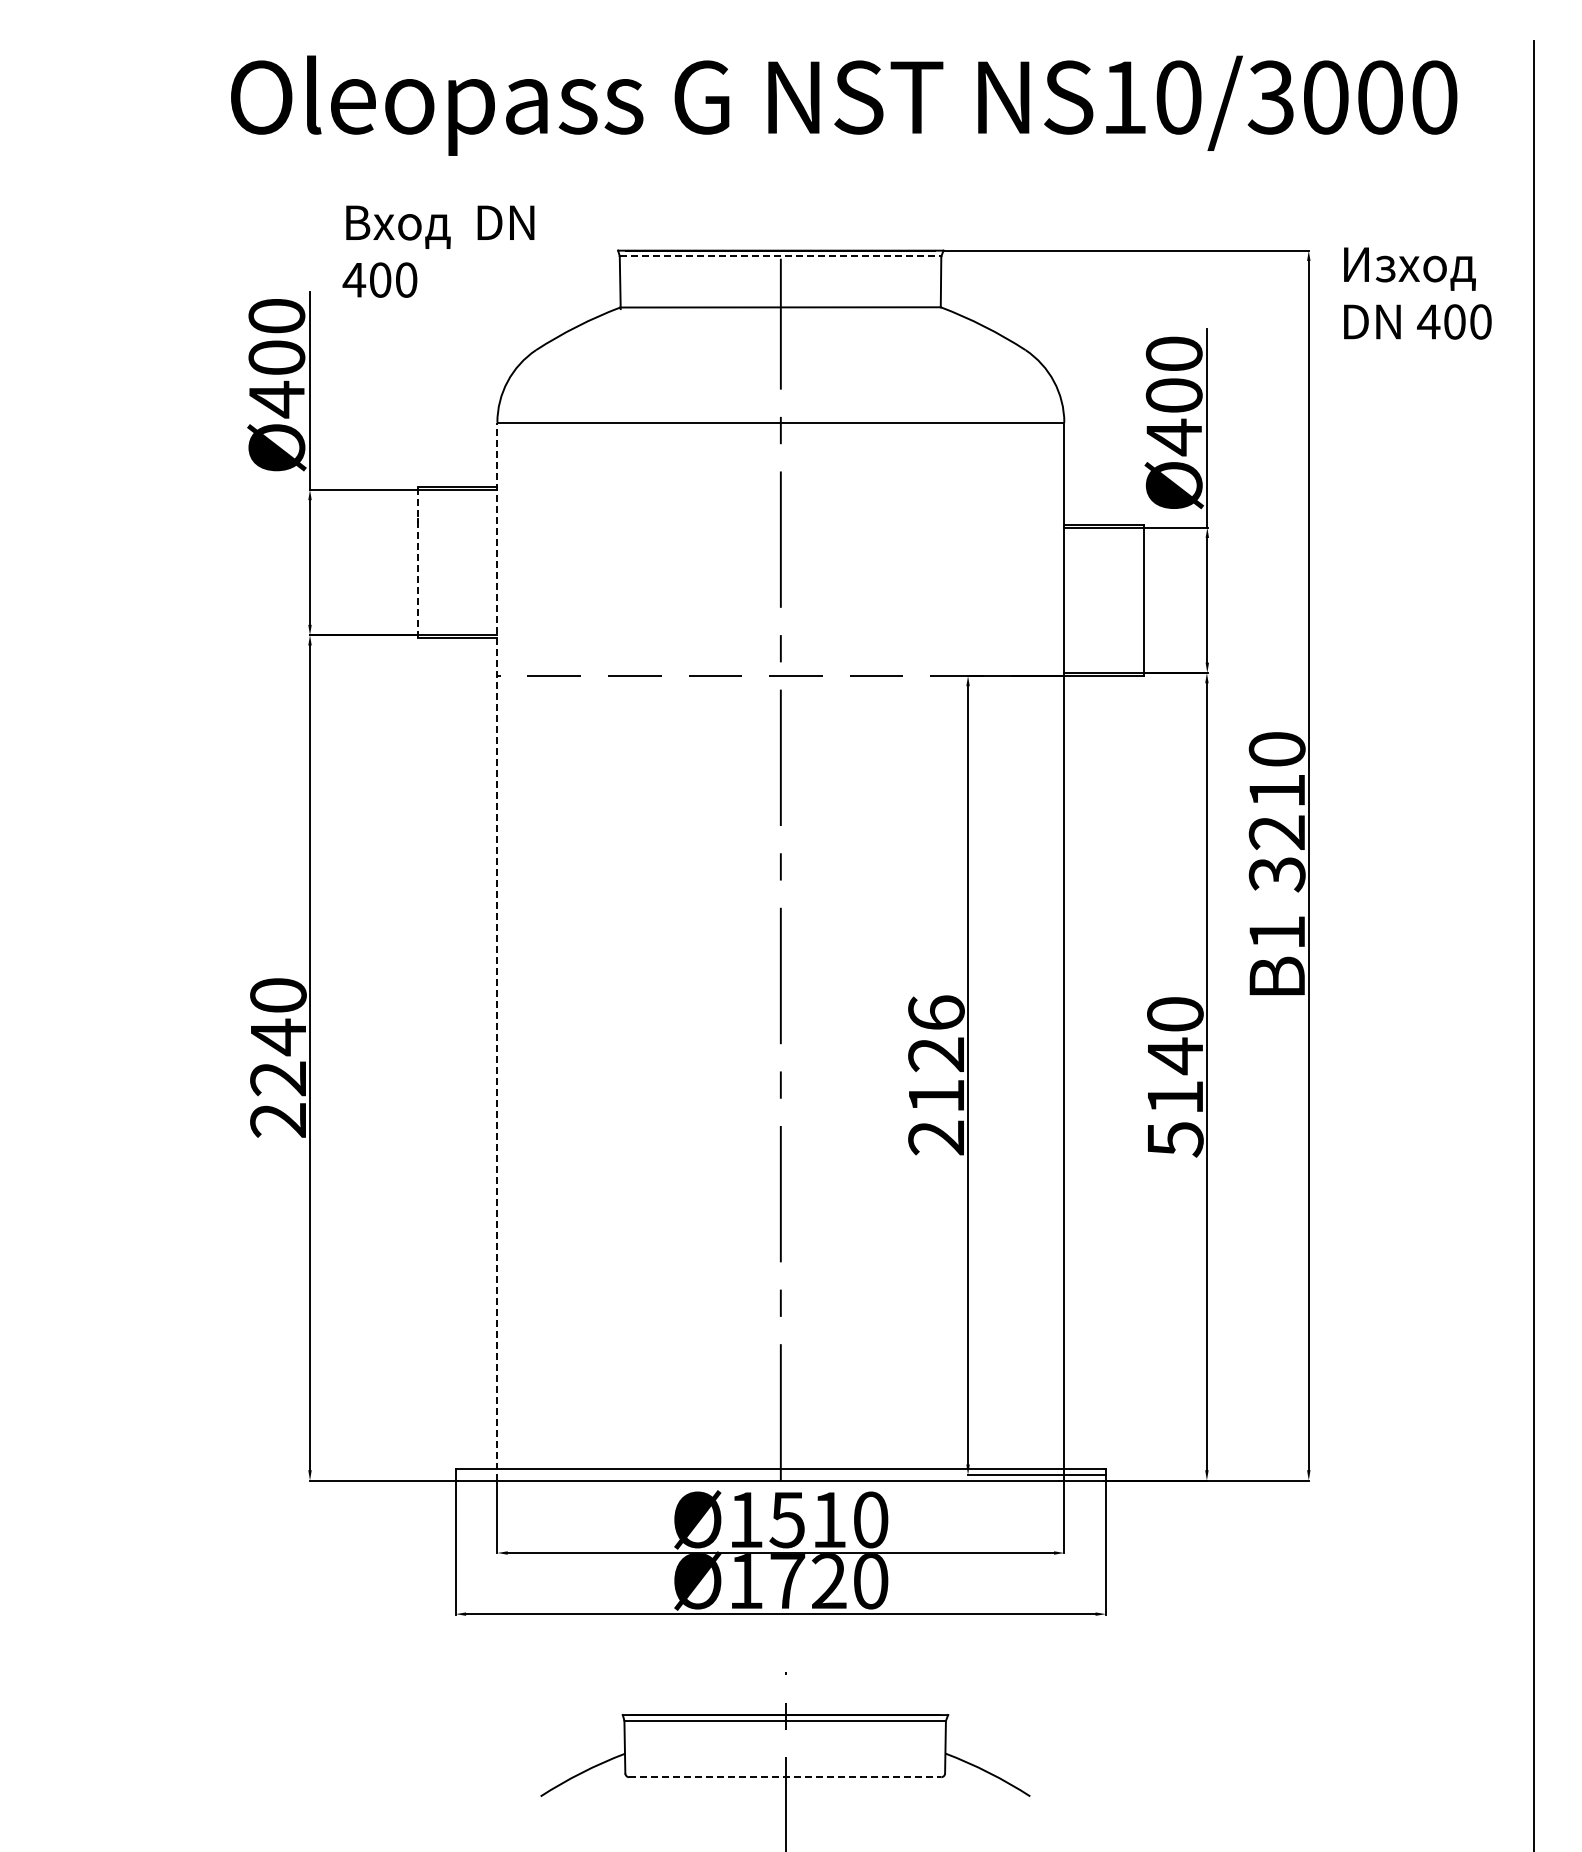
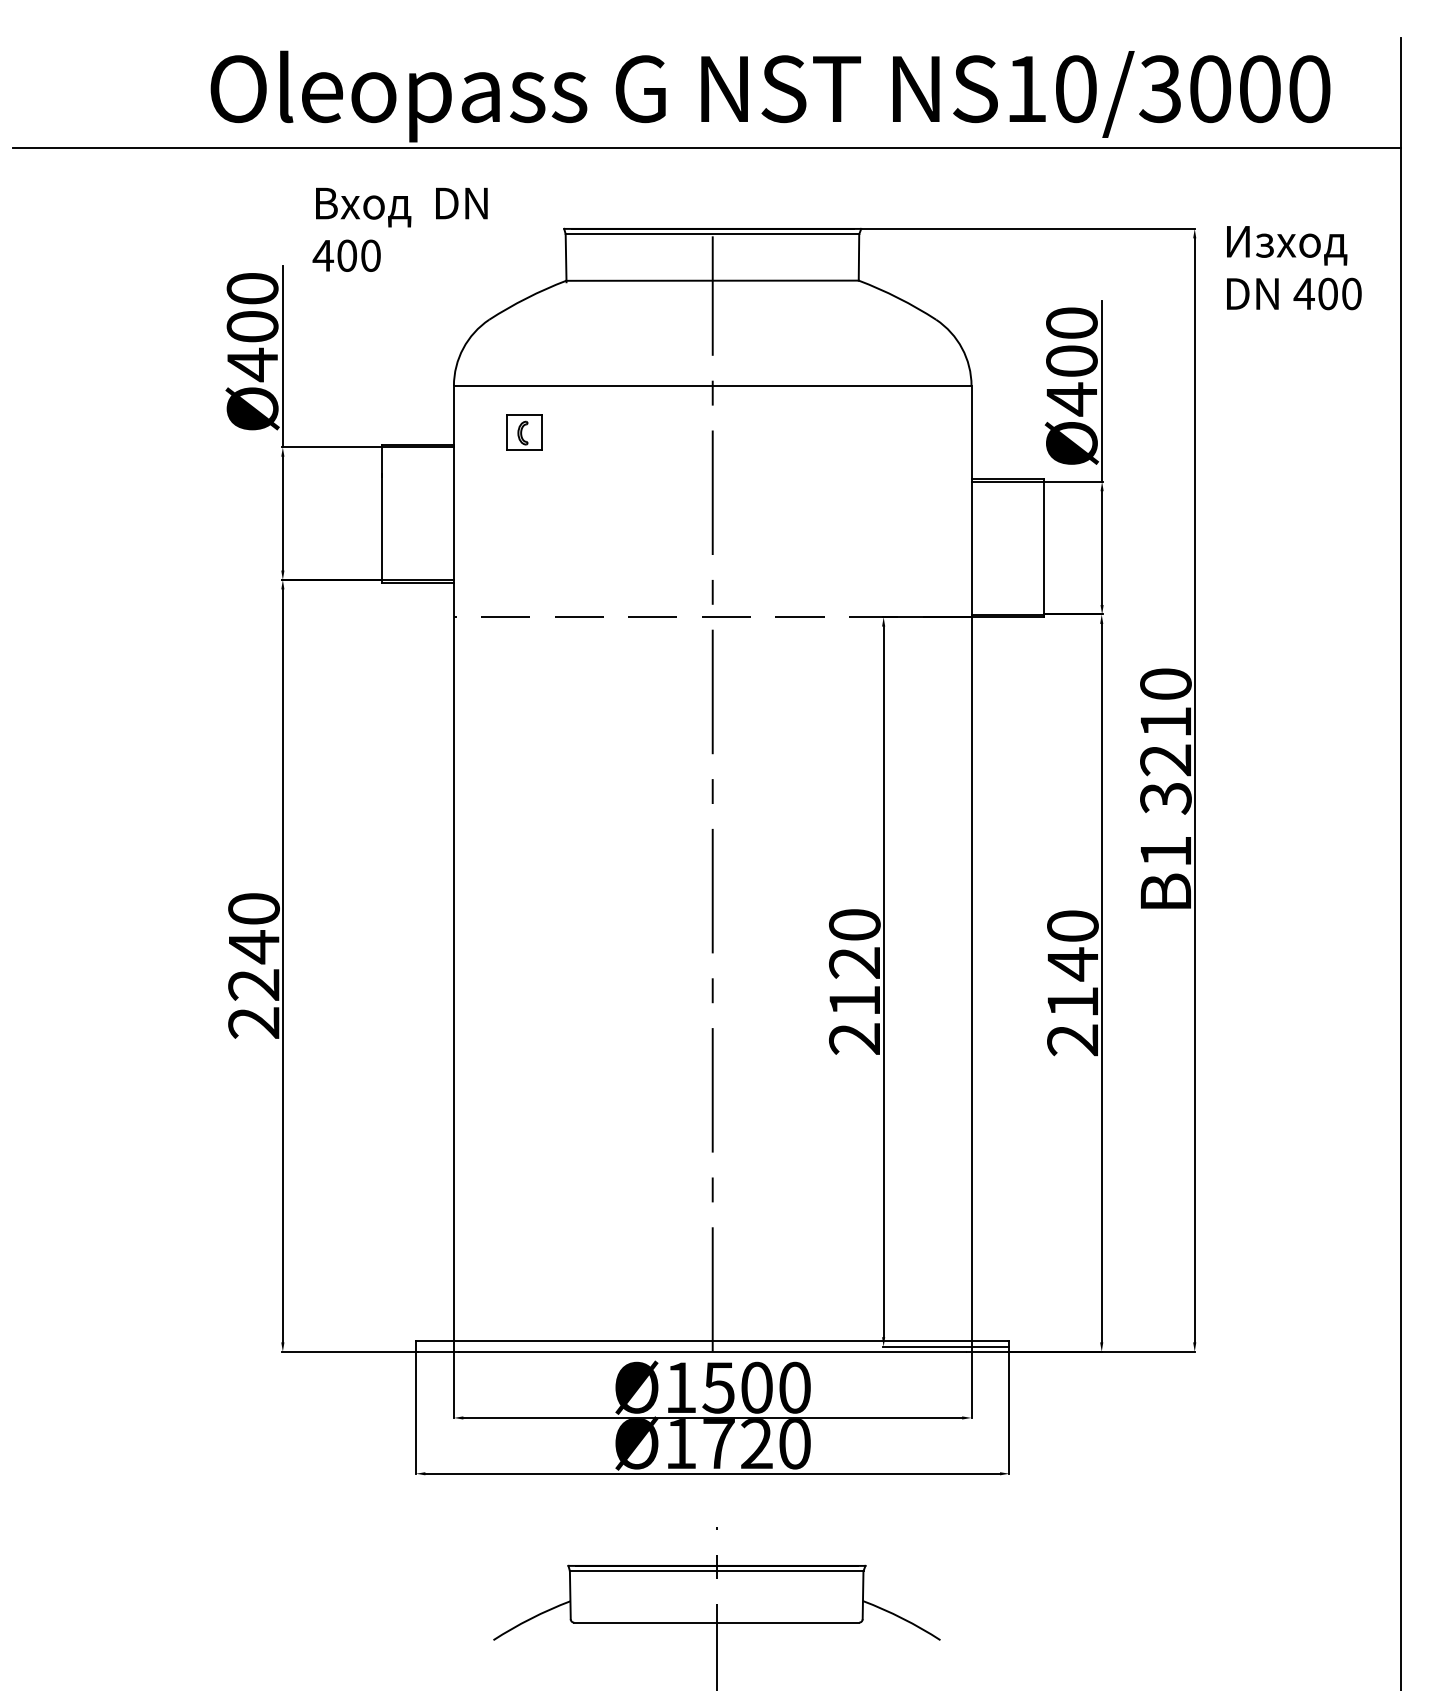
line: (774, 162) -> (706, 148), added
line: (780, 256) -> (712, 234), dashed -> solid
part: (574, 473) -> (524, 432), added
line: (418, 562) -> (381, 513), dashed -> solid
line: (497, 951) -> (454, 868), dashed -> solid
text: (936, 1012) -> (854, 924), 2126 -> 2120
text: (1175, 1139) -> (1073, 1040), 5140 -> 2140
text: (829, 1519) -> (757, 1387), Ø1510 -> Ø1500
line: (785, 1777) -> (716, 1622), dashed -> solid

